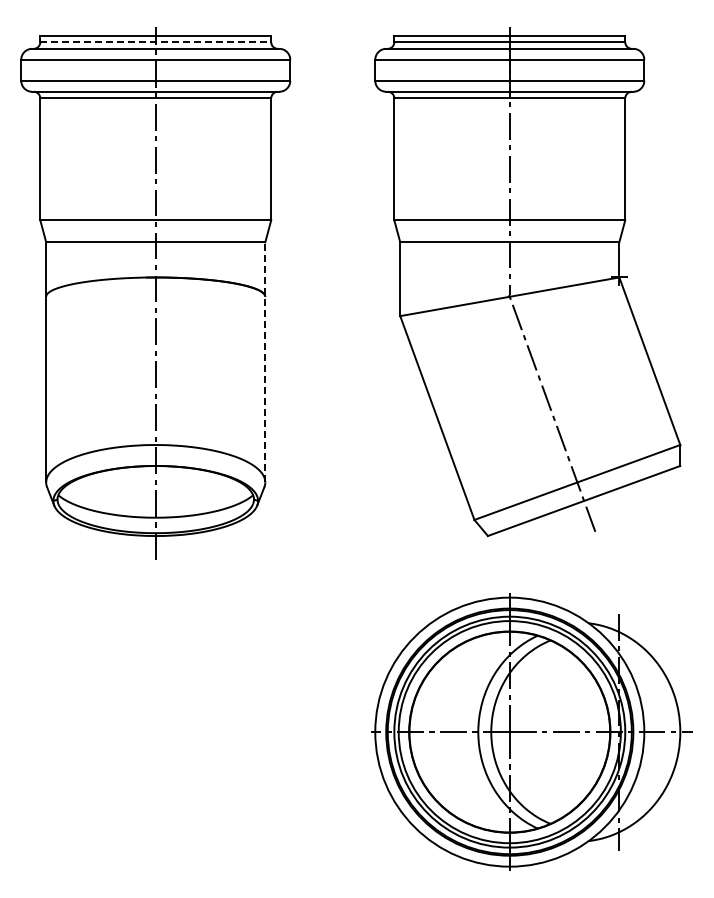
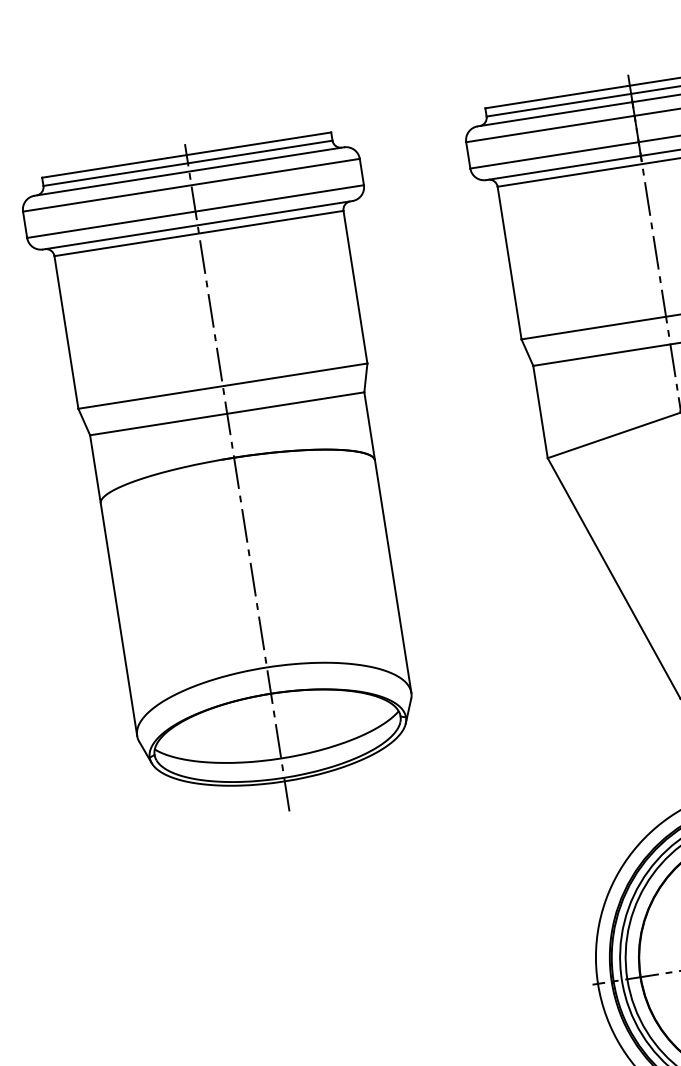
line: (156, 42) -> (188, 163), dashed -> solid
line: (265, 361) -> (387, 541), dashed -> solid

